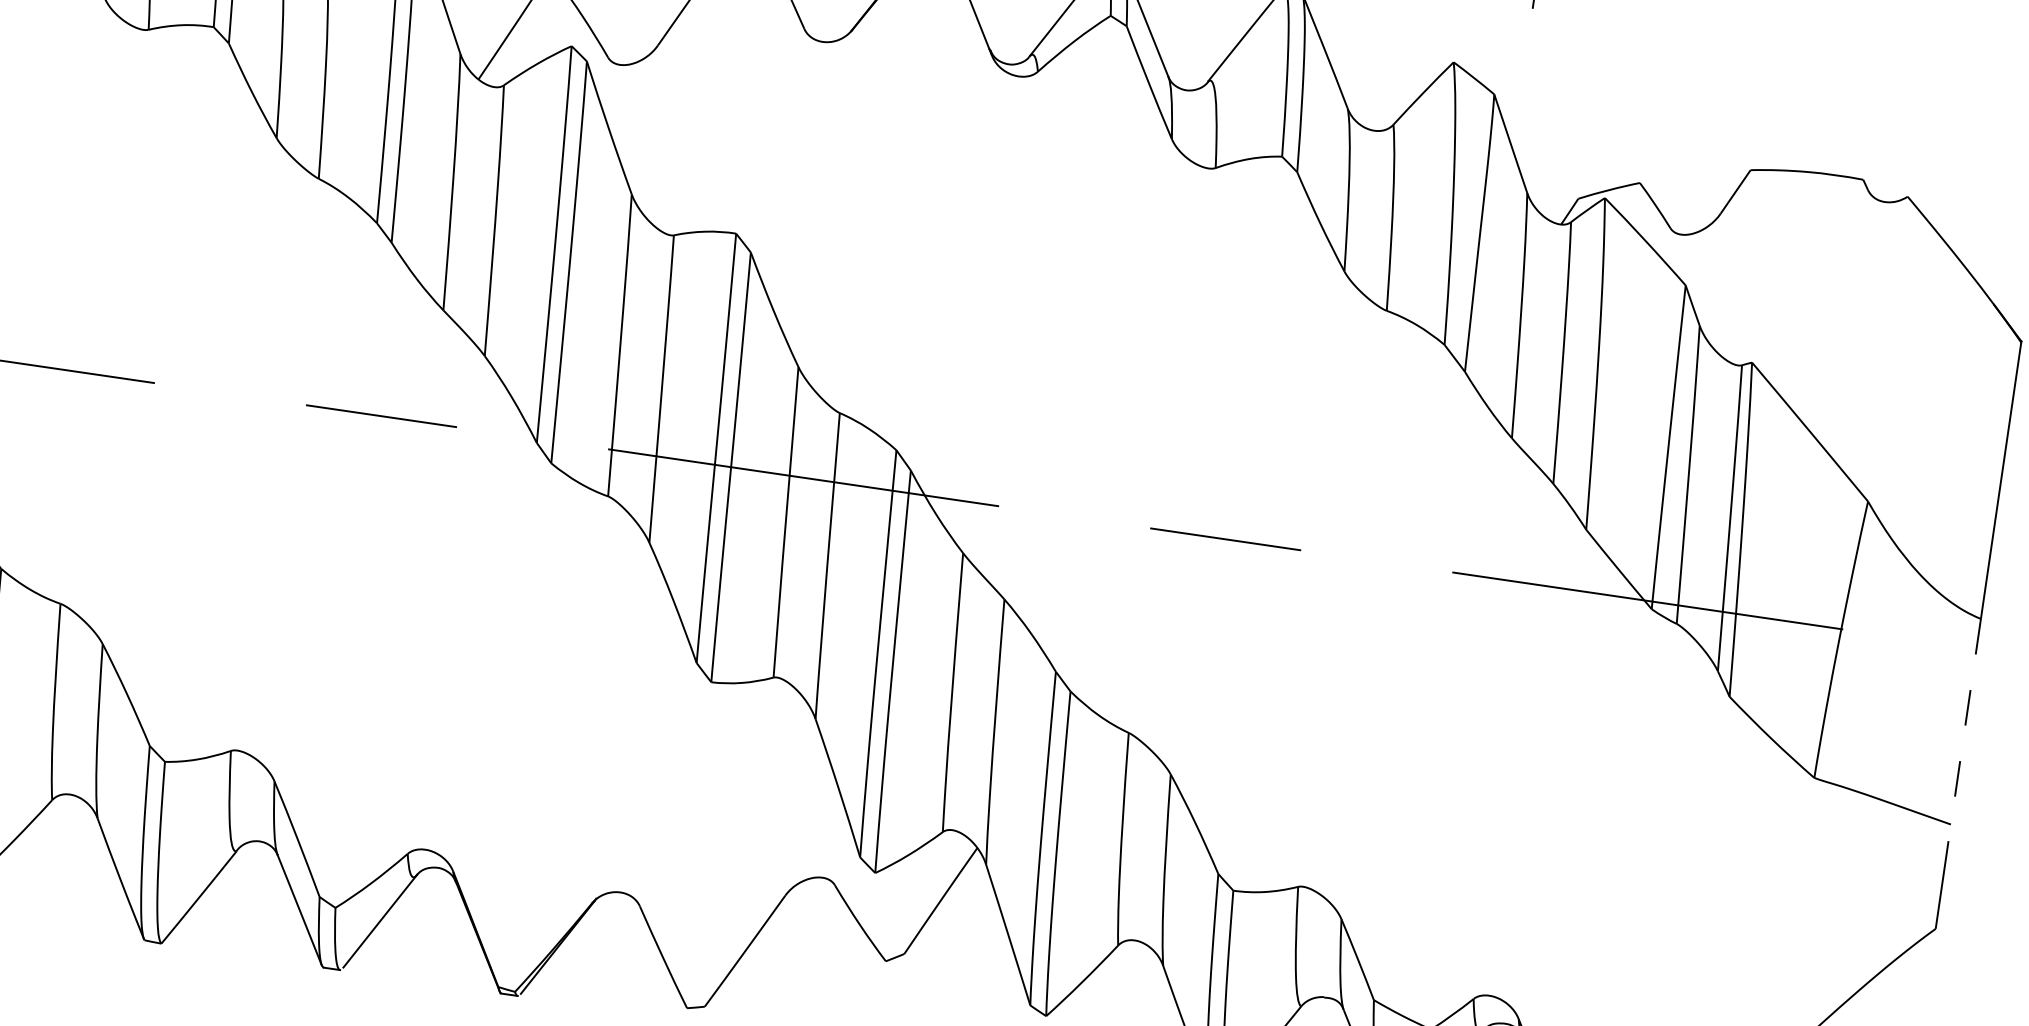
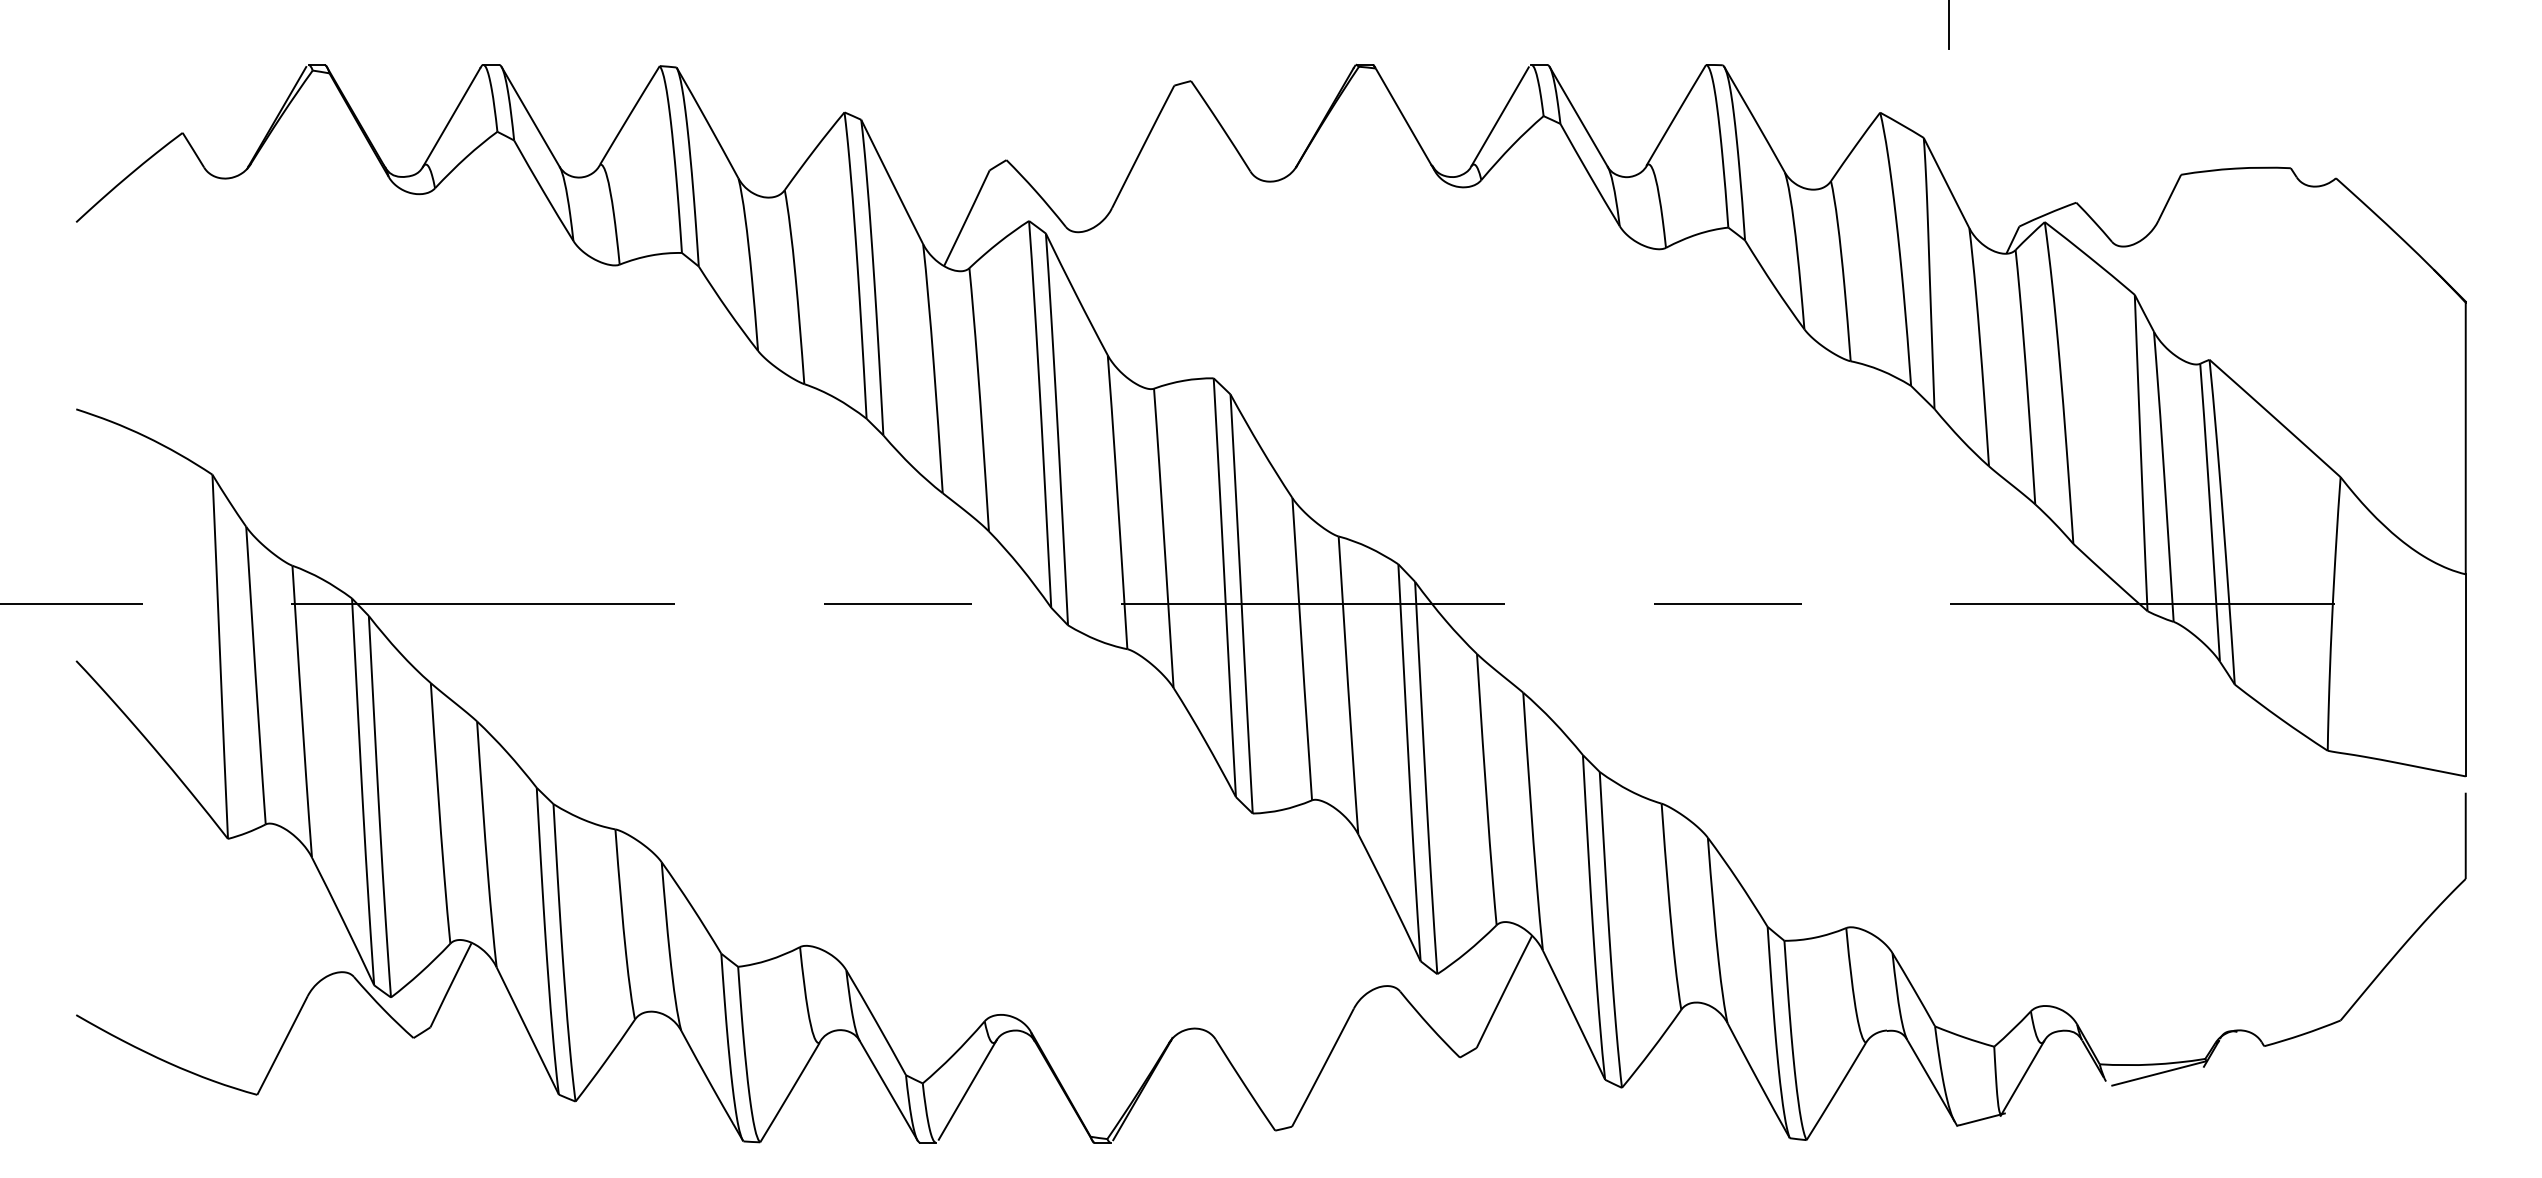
line: (1965, 721) -> (2465, 675), dashed -> solid

